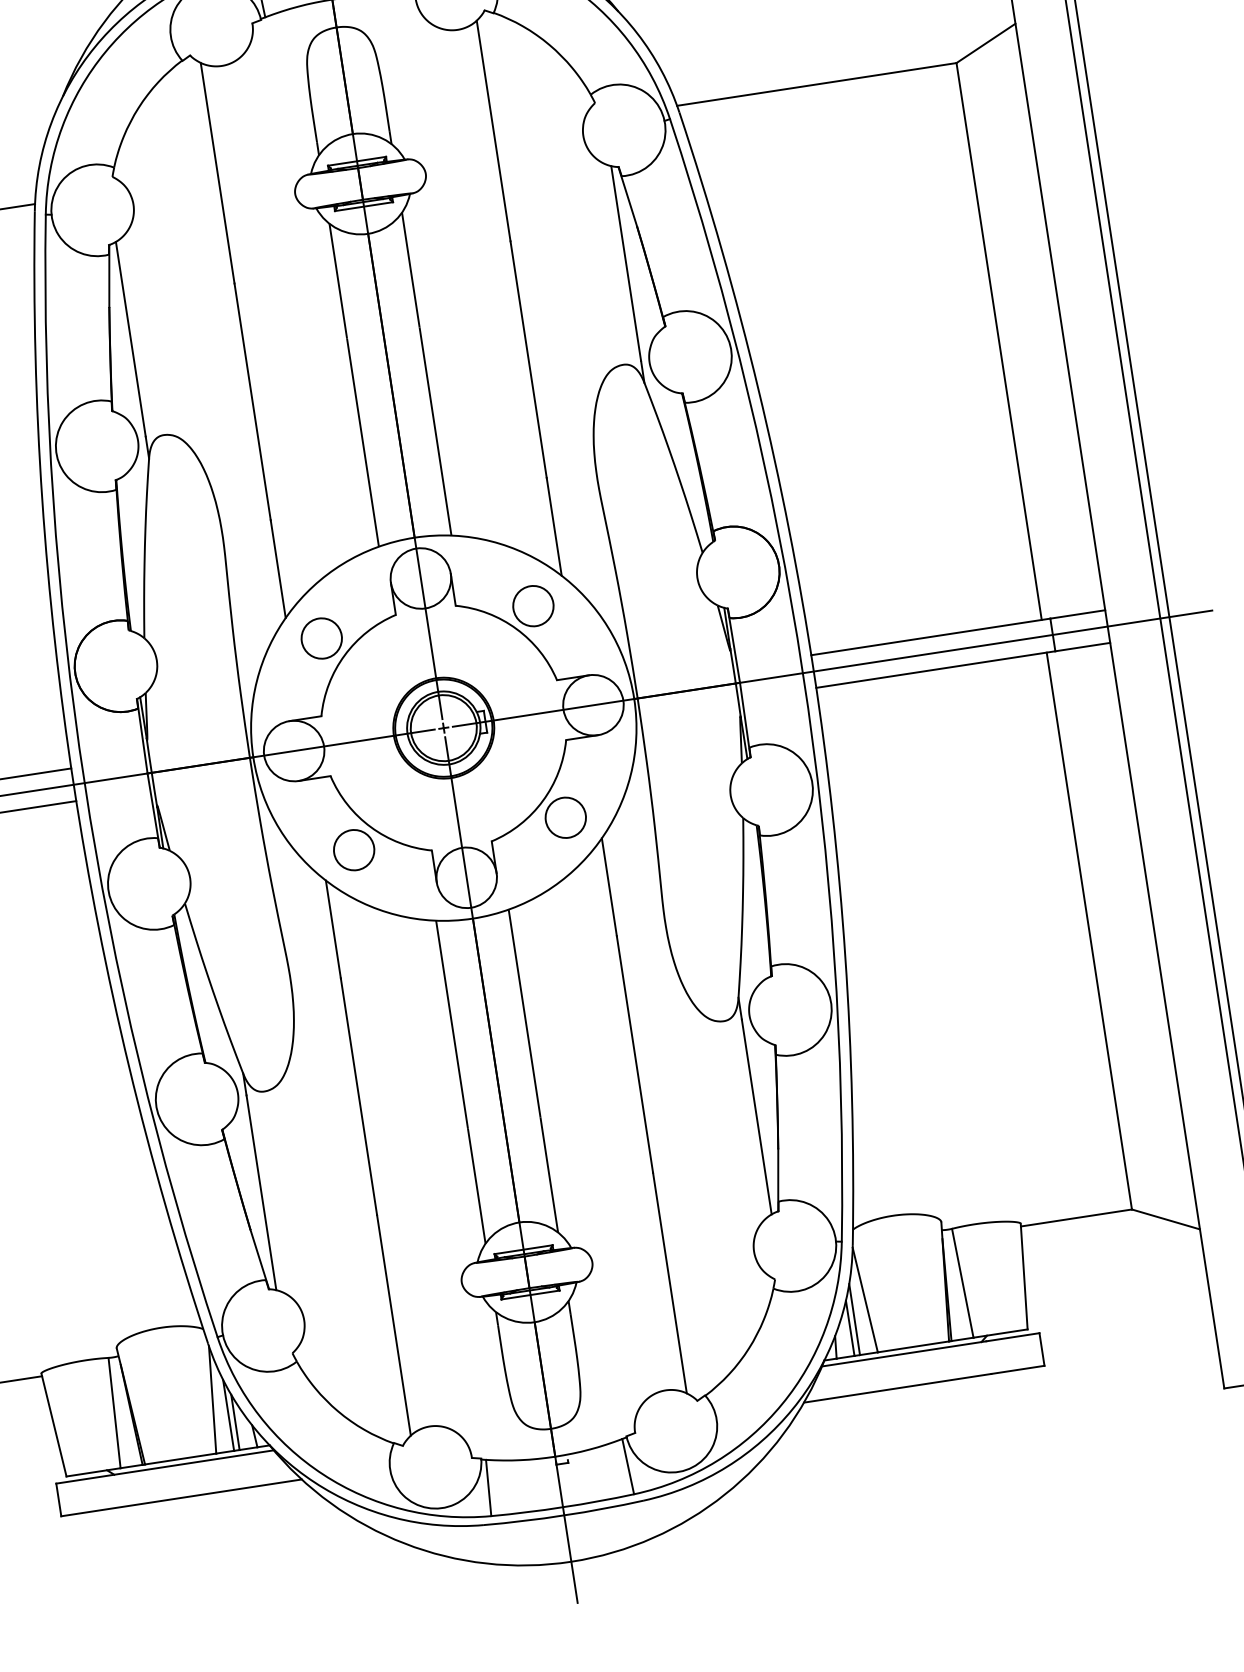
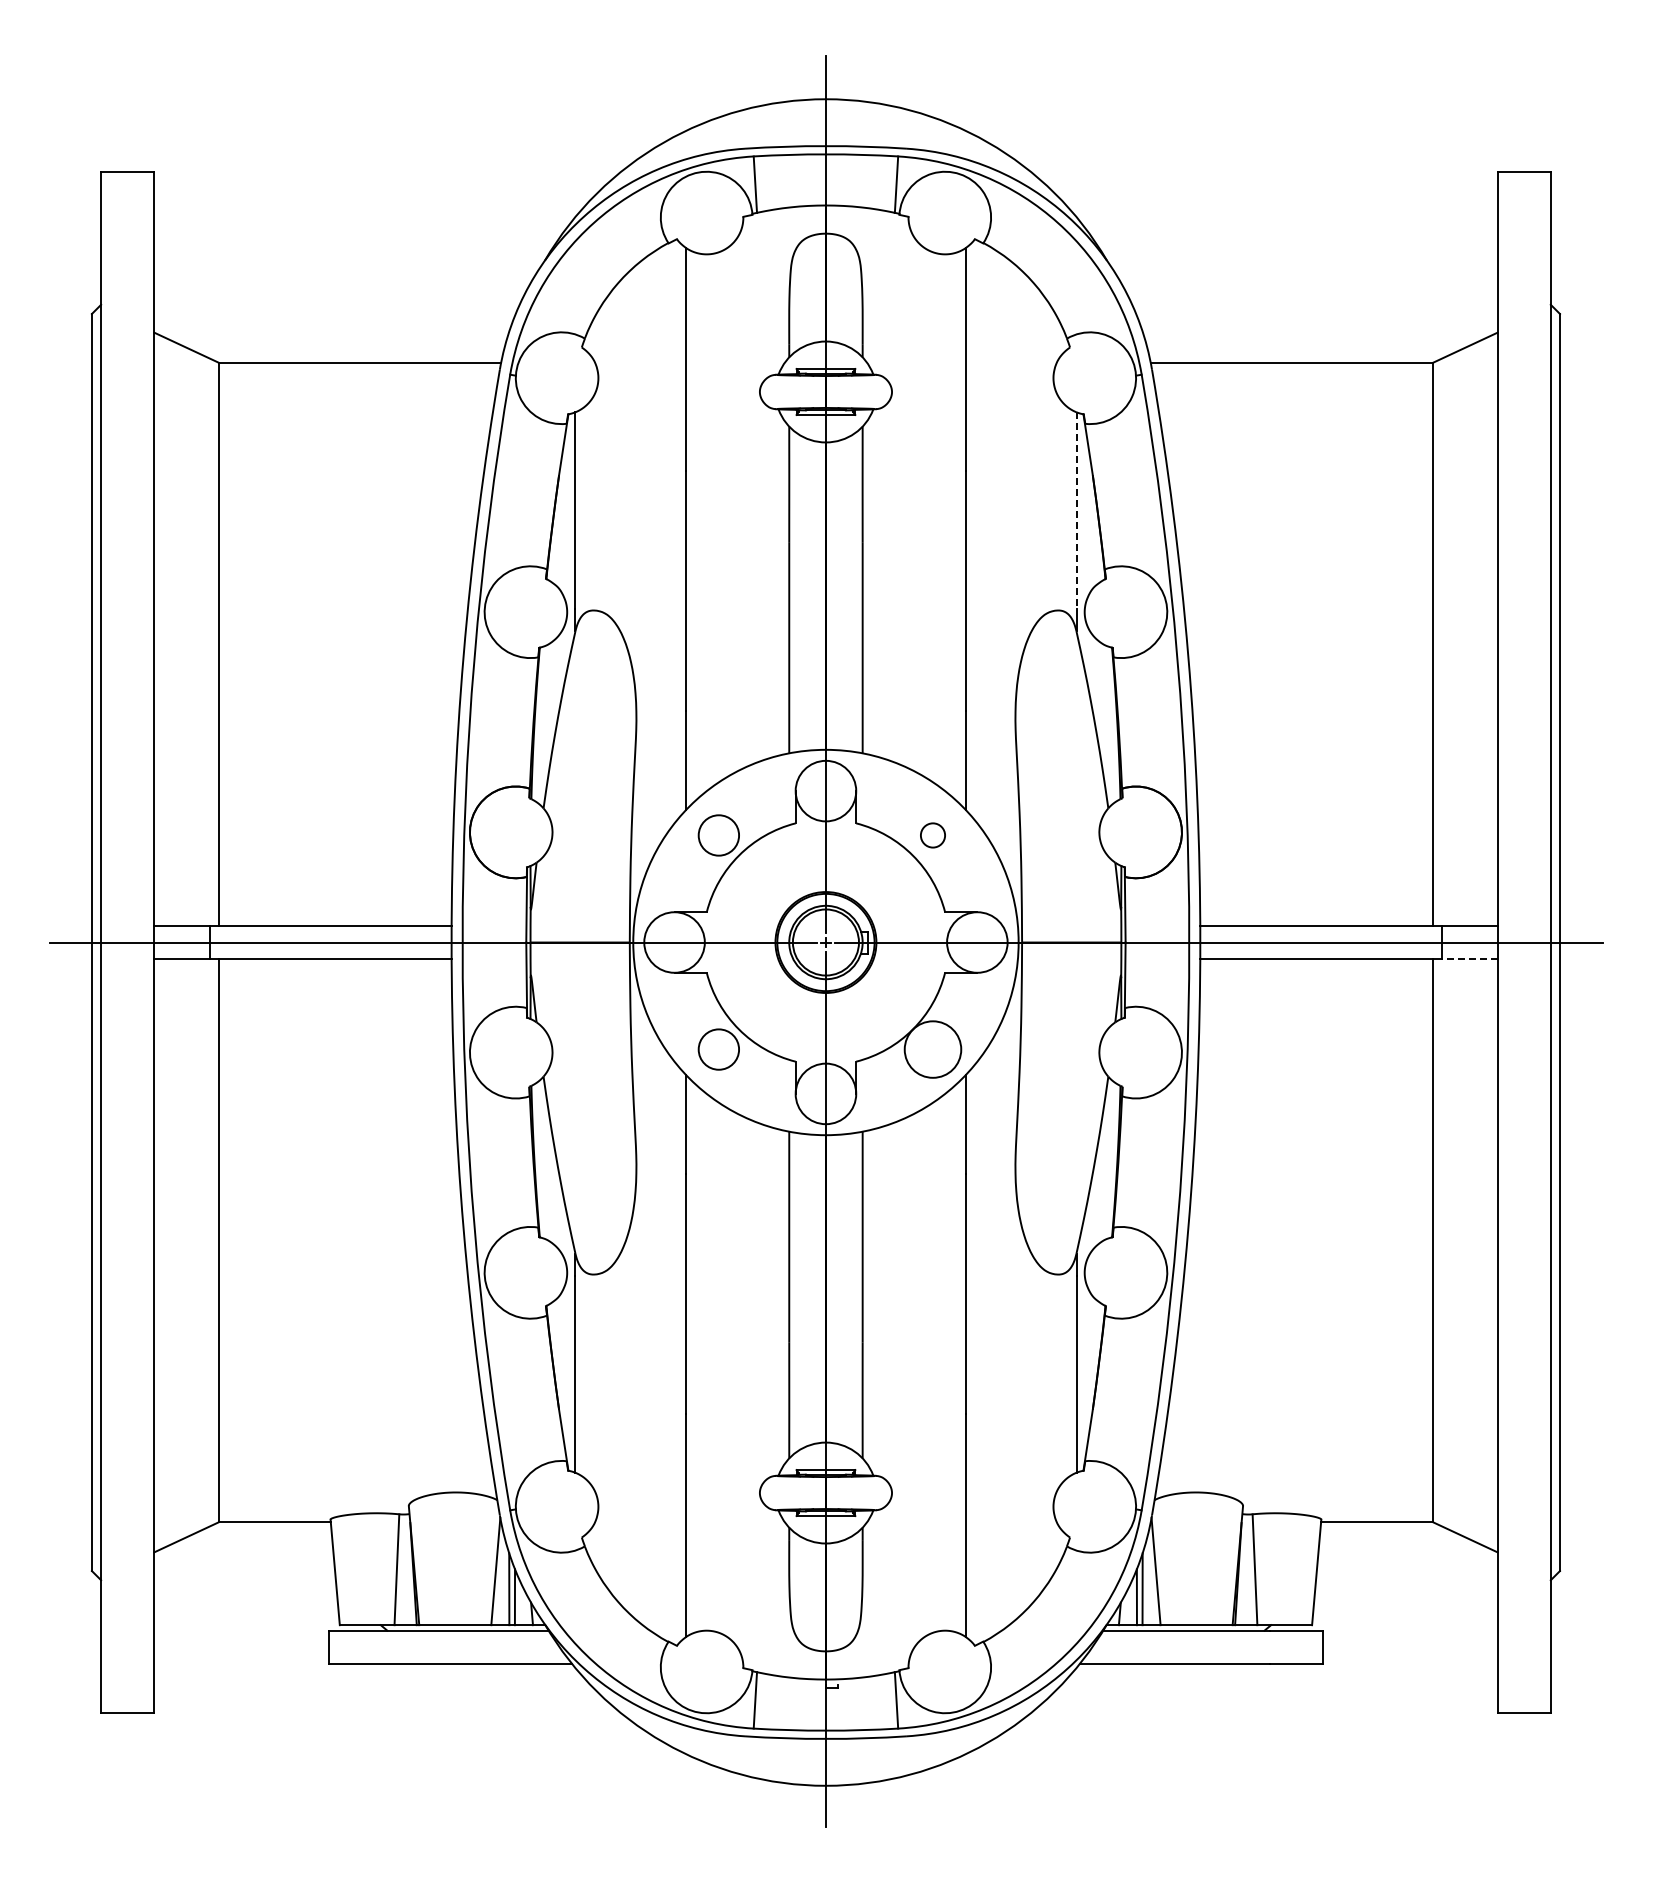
line: (626, 263) -> (1076, 510), solid -> dashed
circle: (532, 606) -> (932, 835), size x0.6
line: (1082, 647) -> (1469, 959), solid -> dashed
circle: (565, 817) -> (932, 1049), size x1.4

